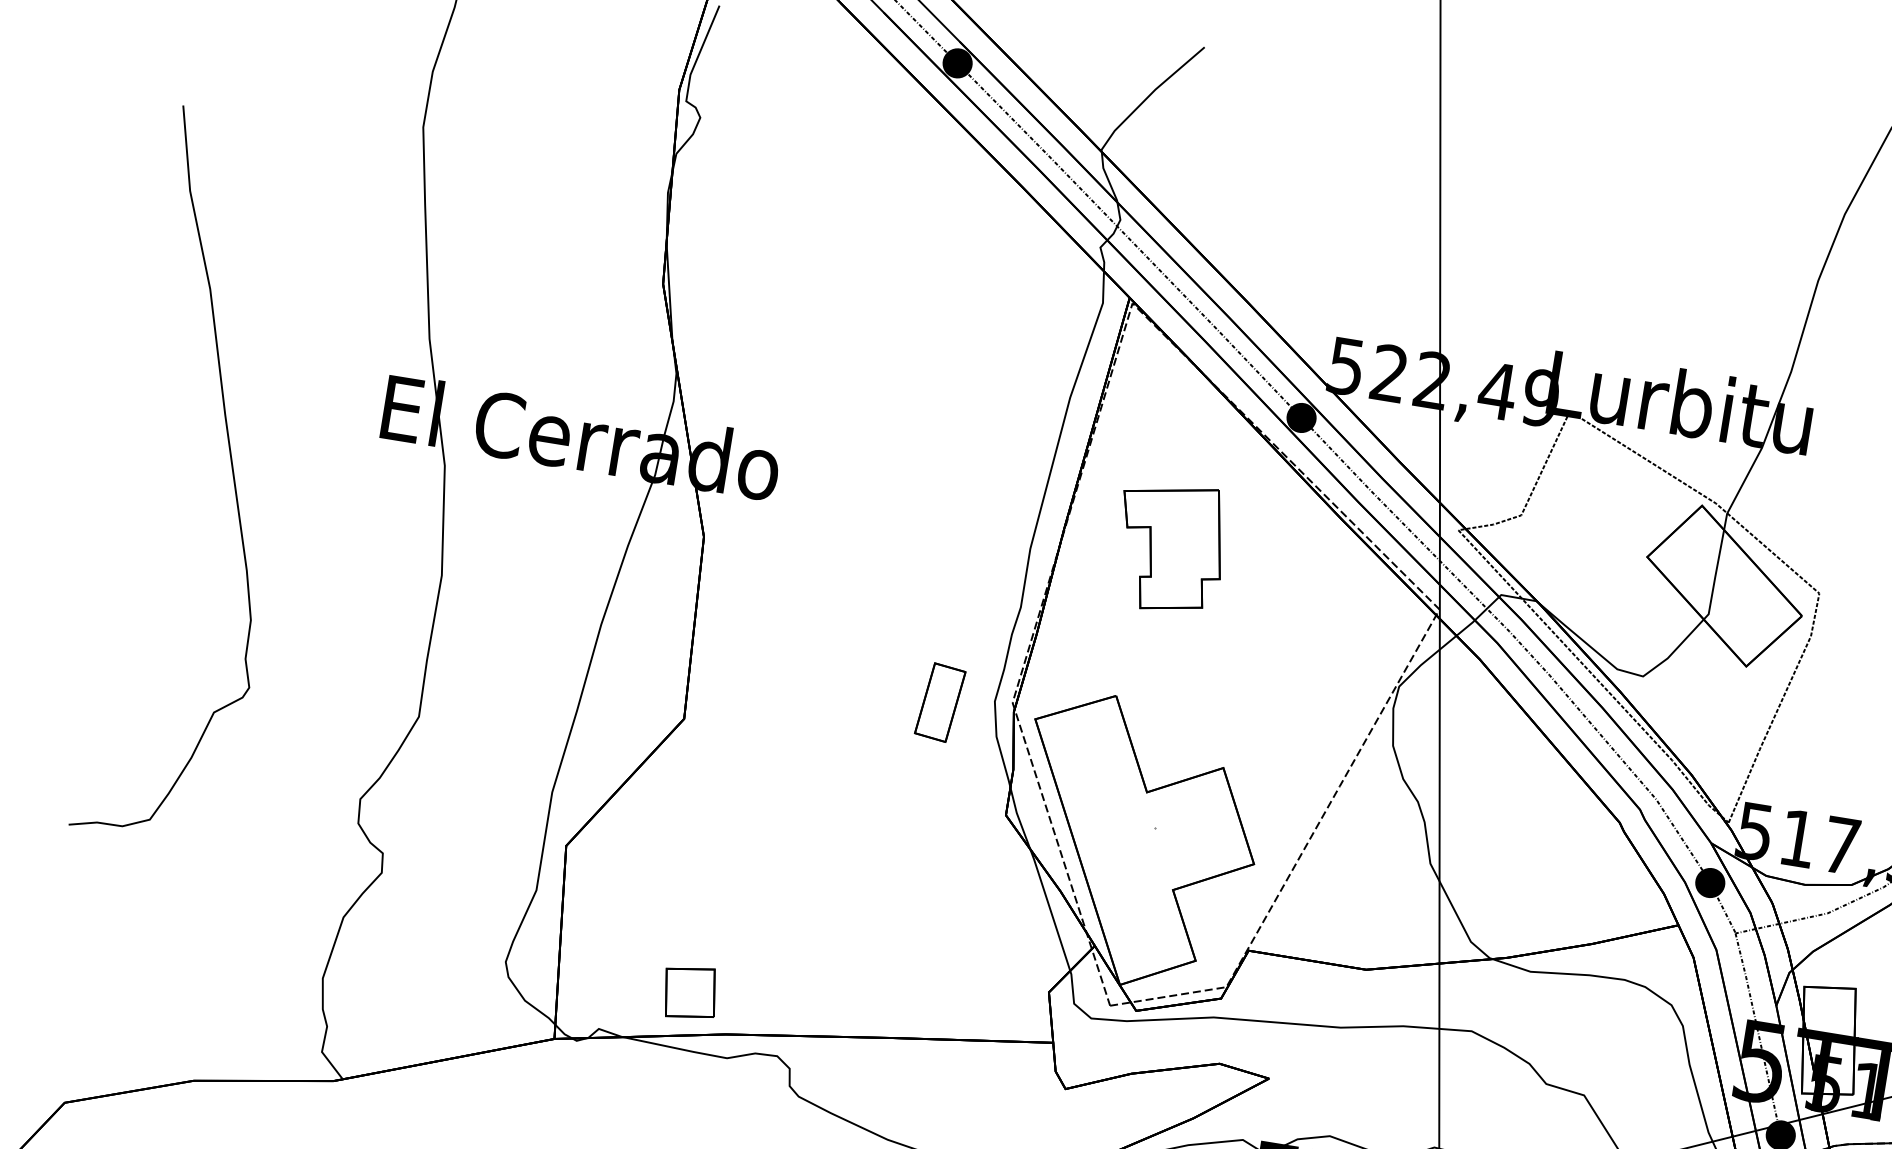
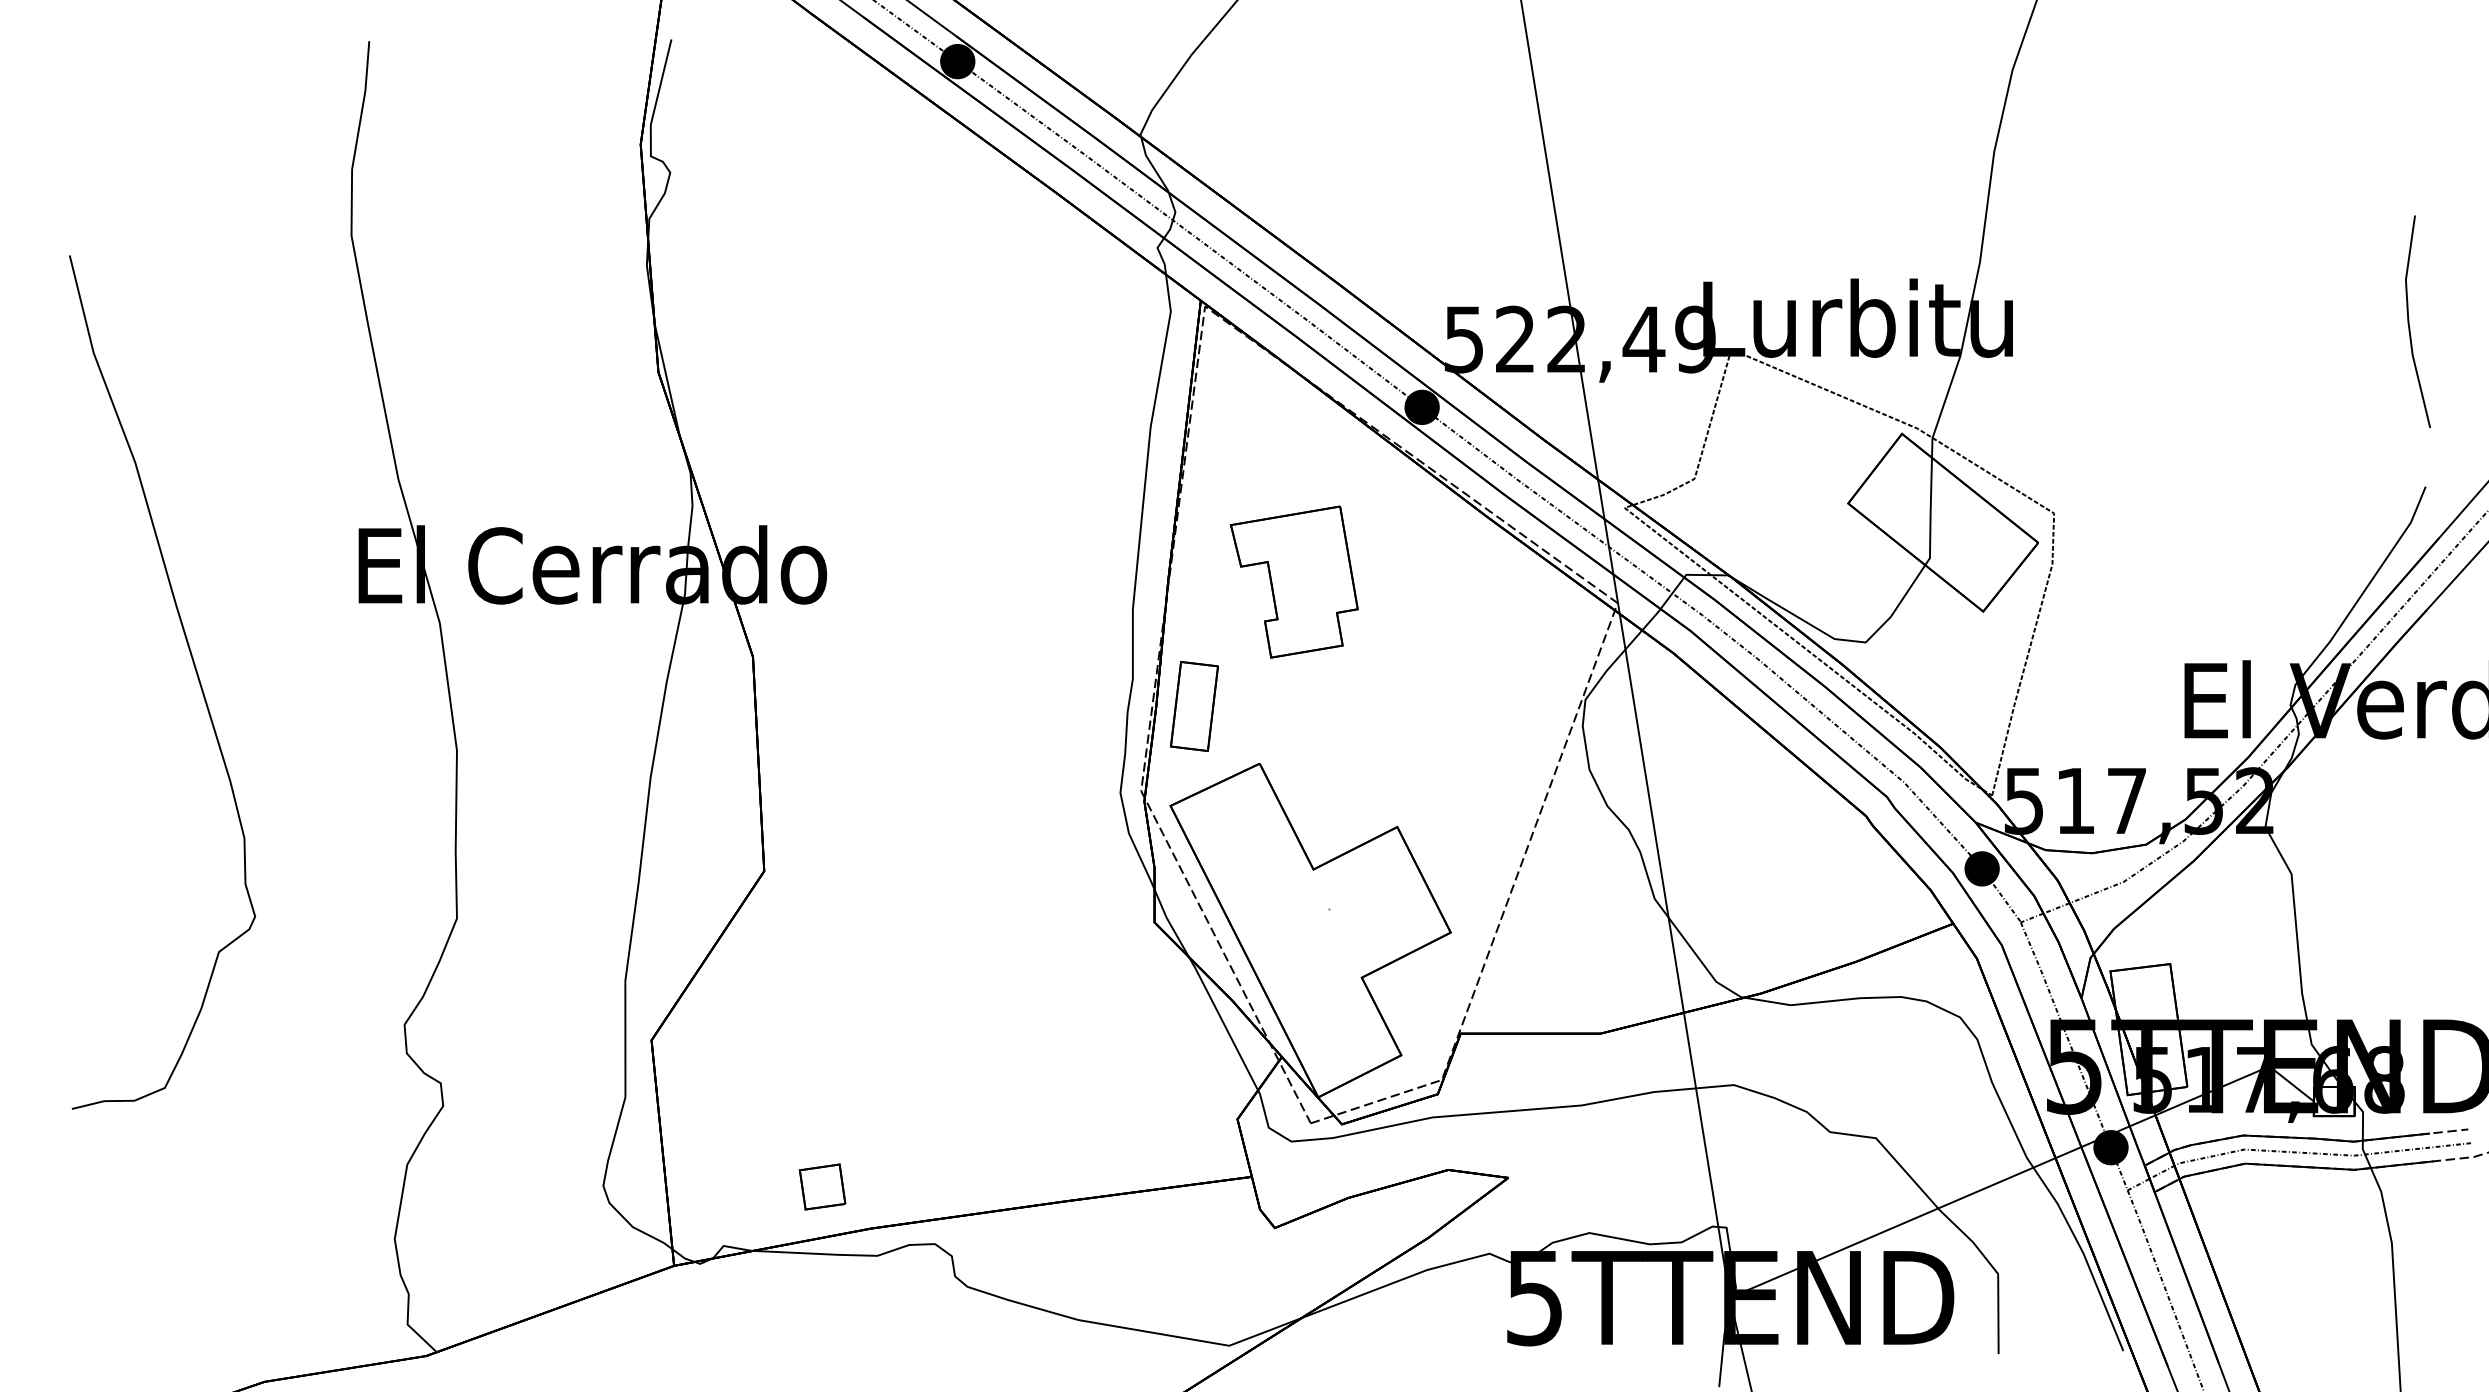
part: (940, 702) -> (1194, 706), moved
part: (690, 992) -> (822, 1186), size x0.71

